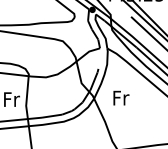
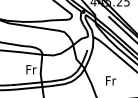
text: (121, 97) -> (111, 80), moved

